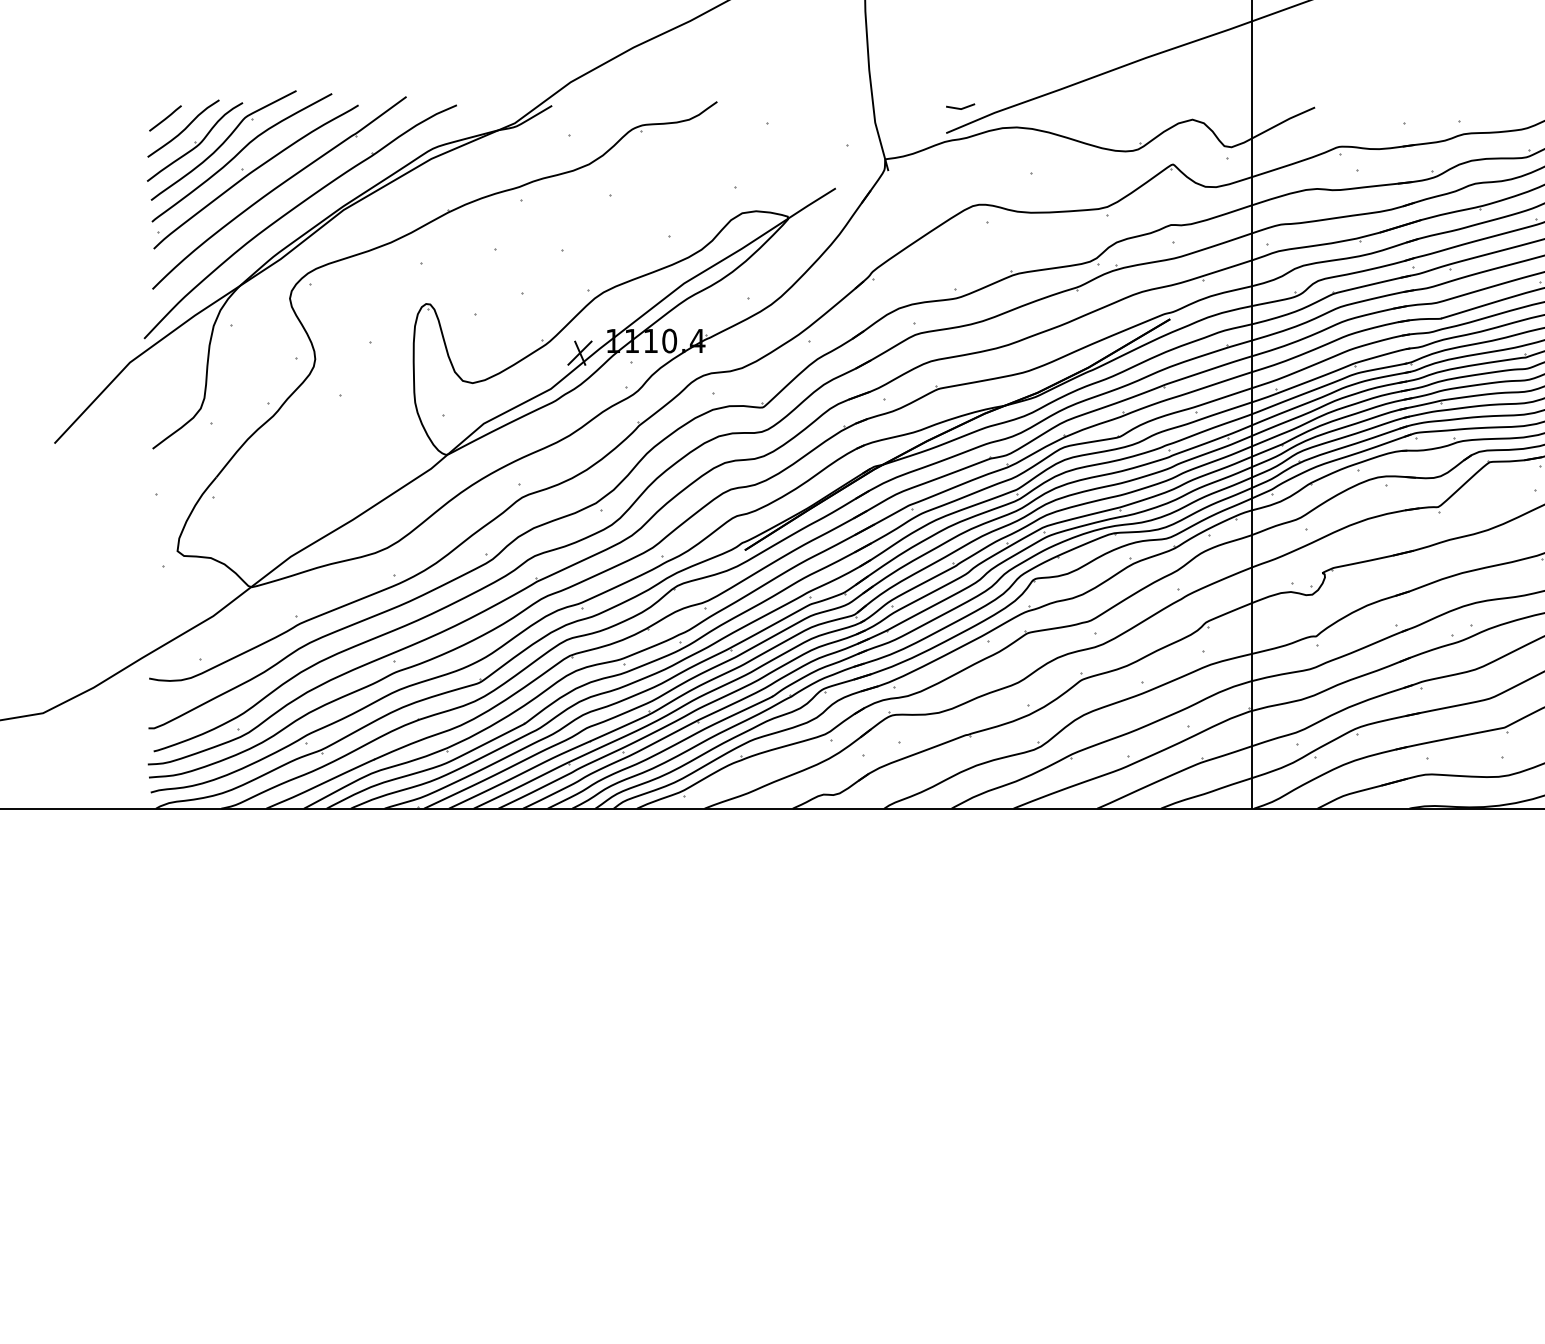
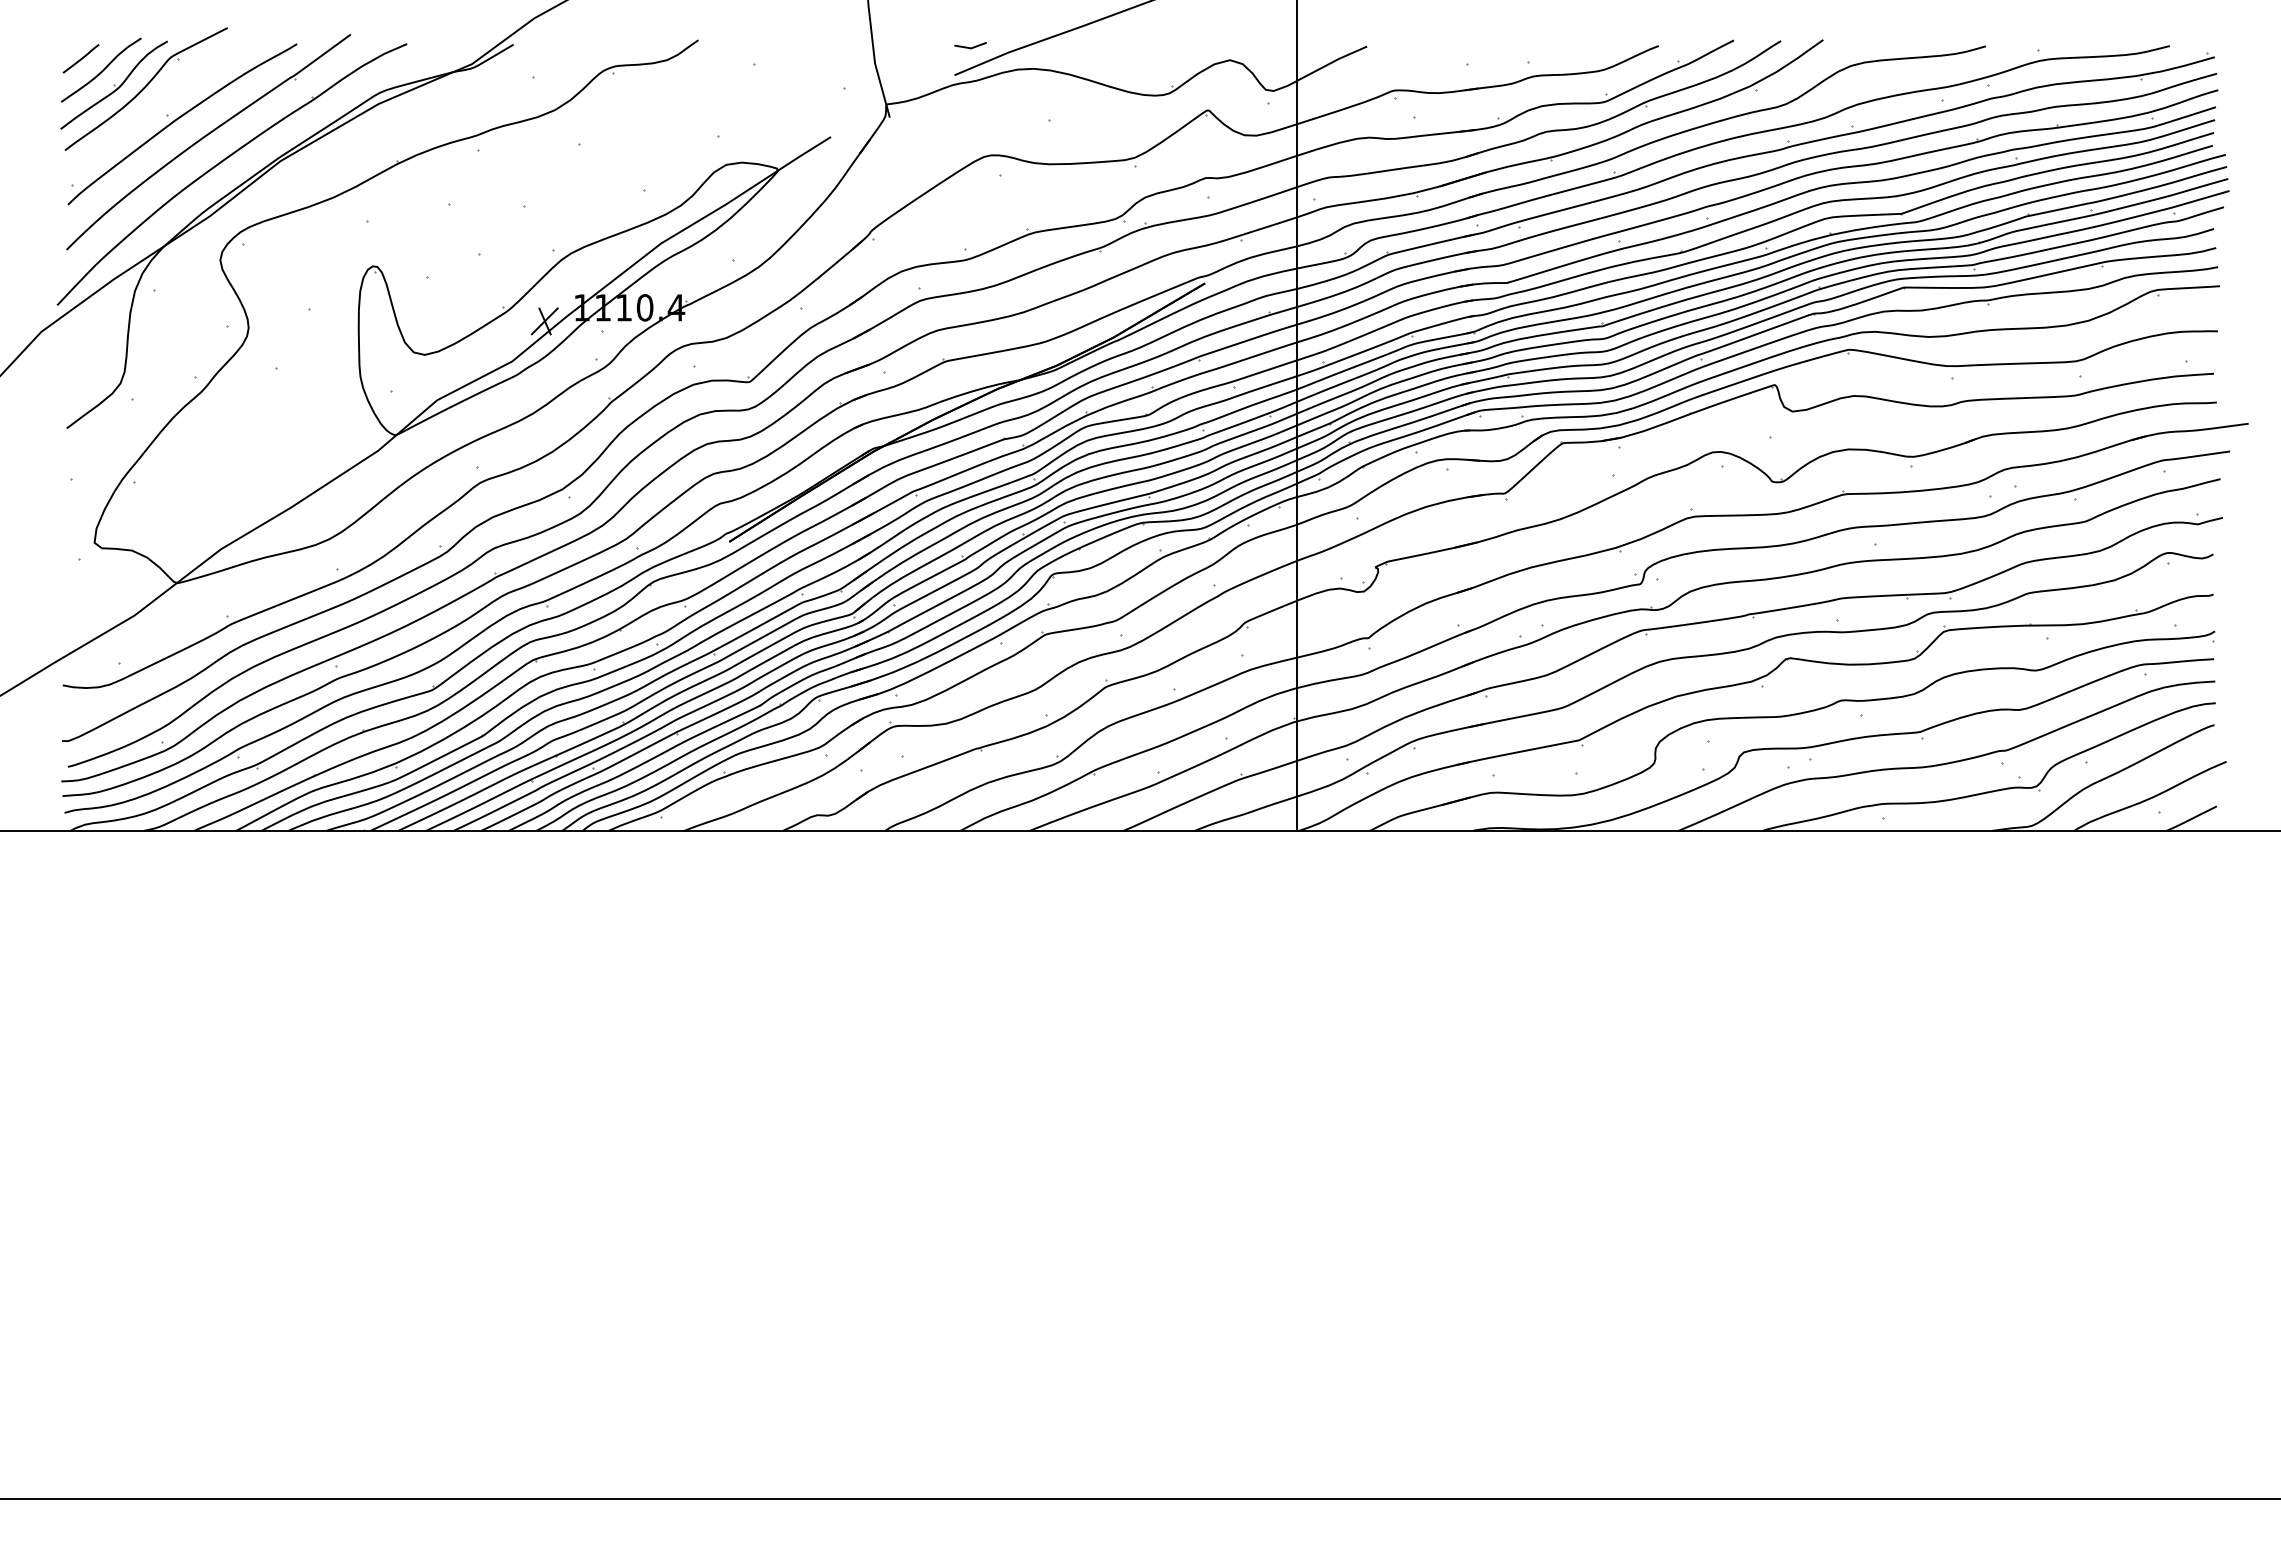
curve: (239, 153) -> (163, 98), removed

